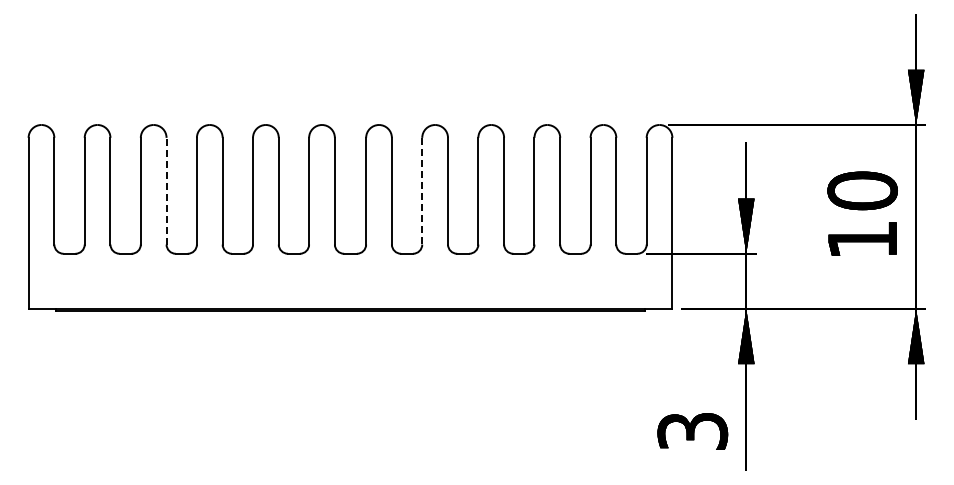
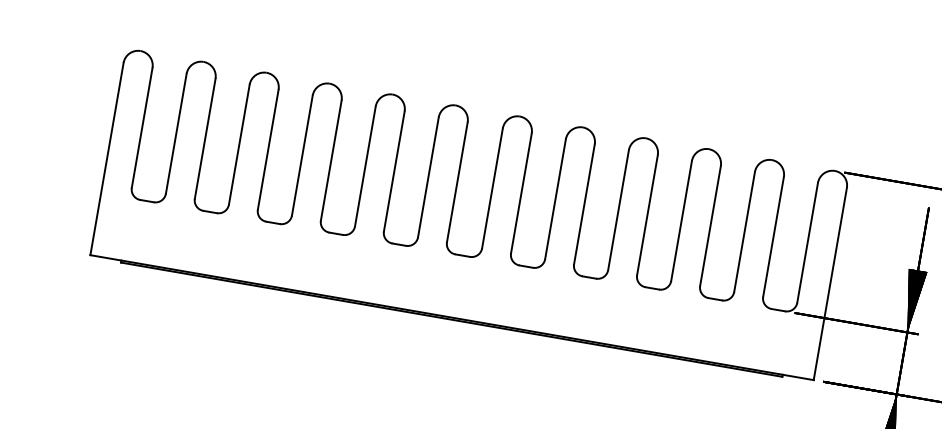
line: (166, 190) -> (268, 148), dashed -> solid
line: (422, 191) -> (555, 199), dashed -> solid

